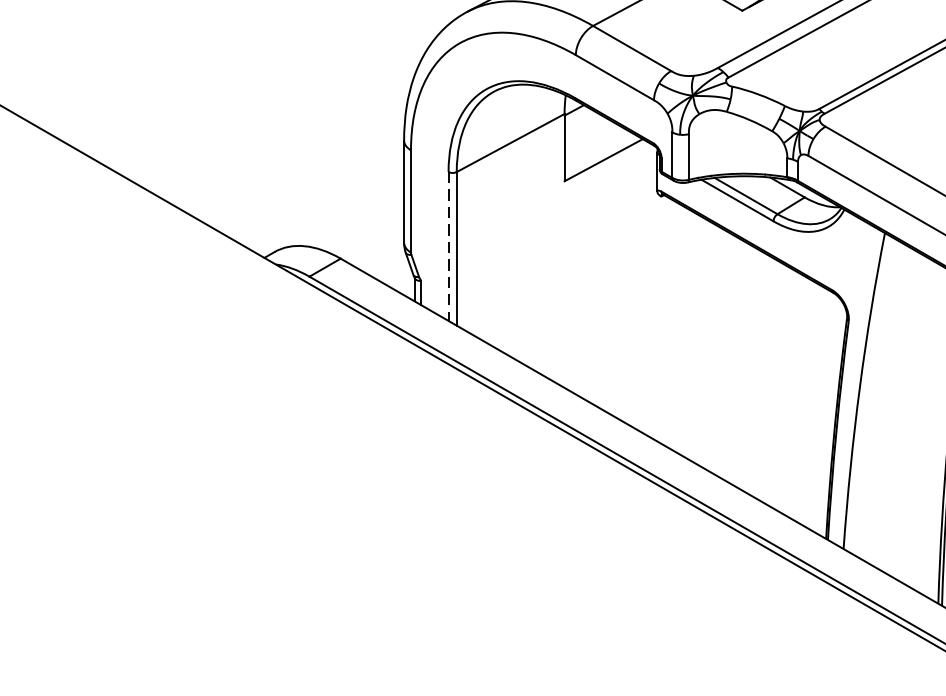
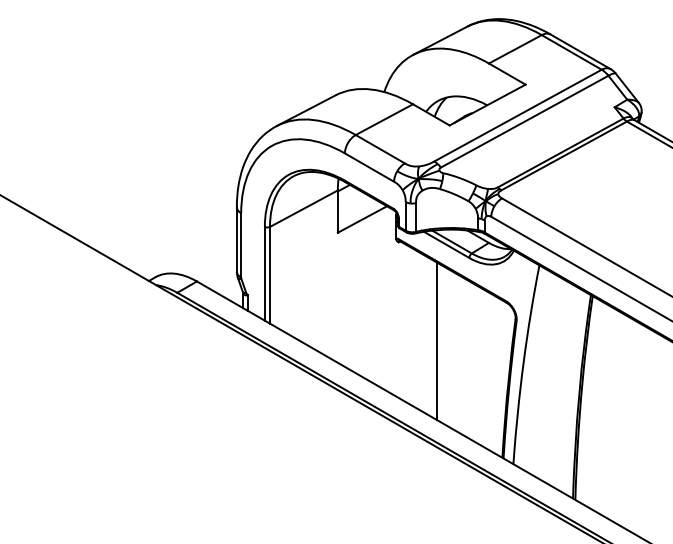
line: (448, 246) -> (264, 273), dashed -> solid
line: (721, 352) -> (436, 340), added

